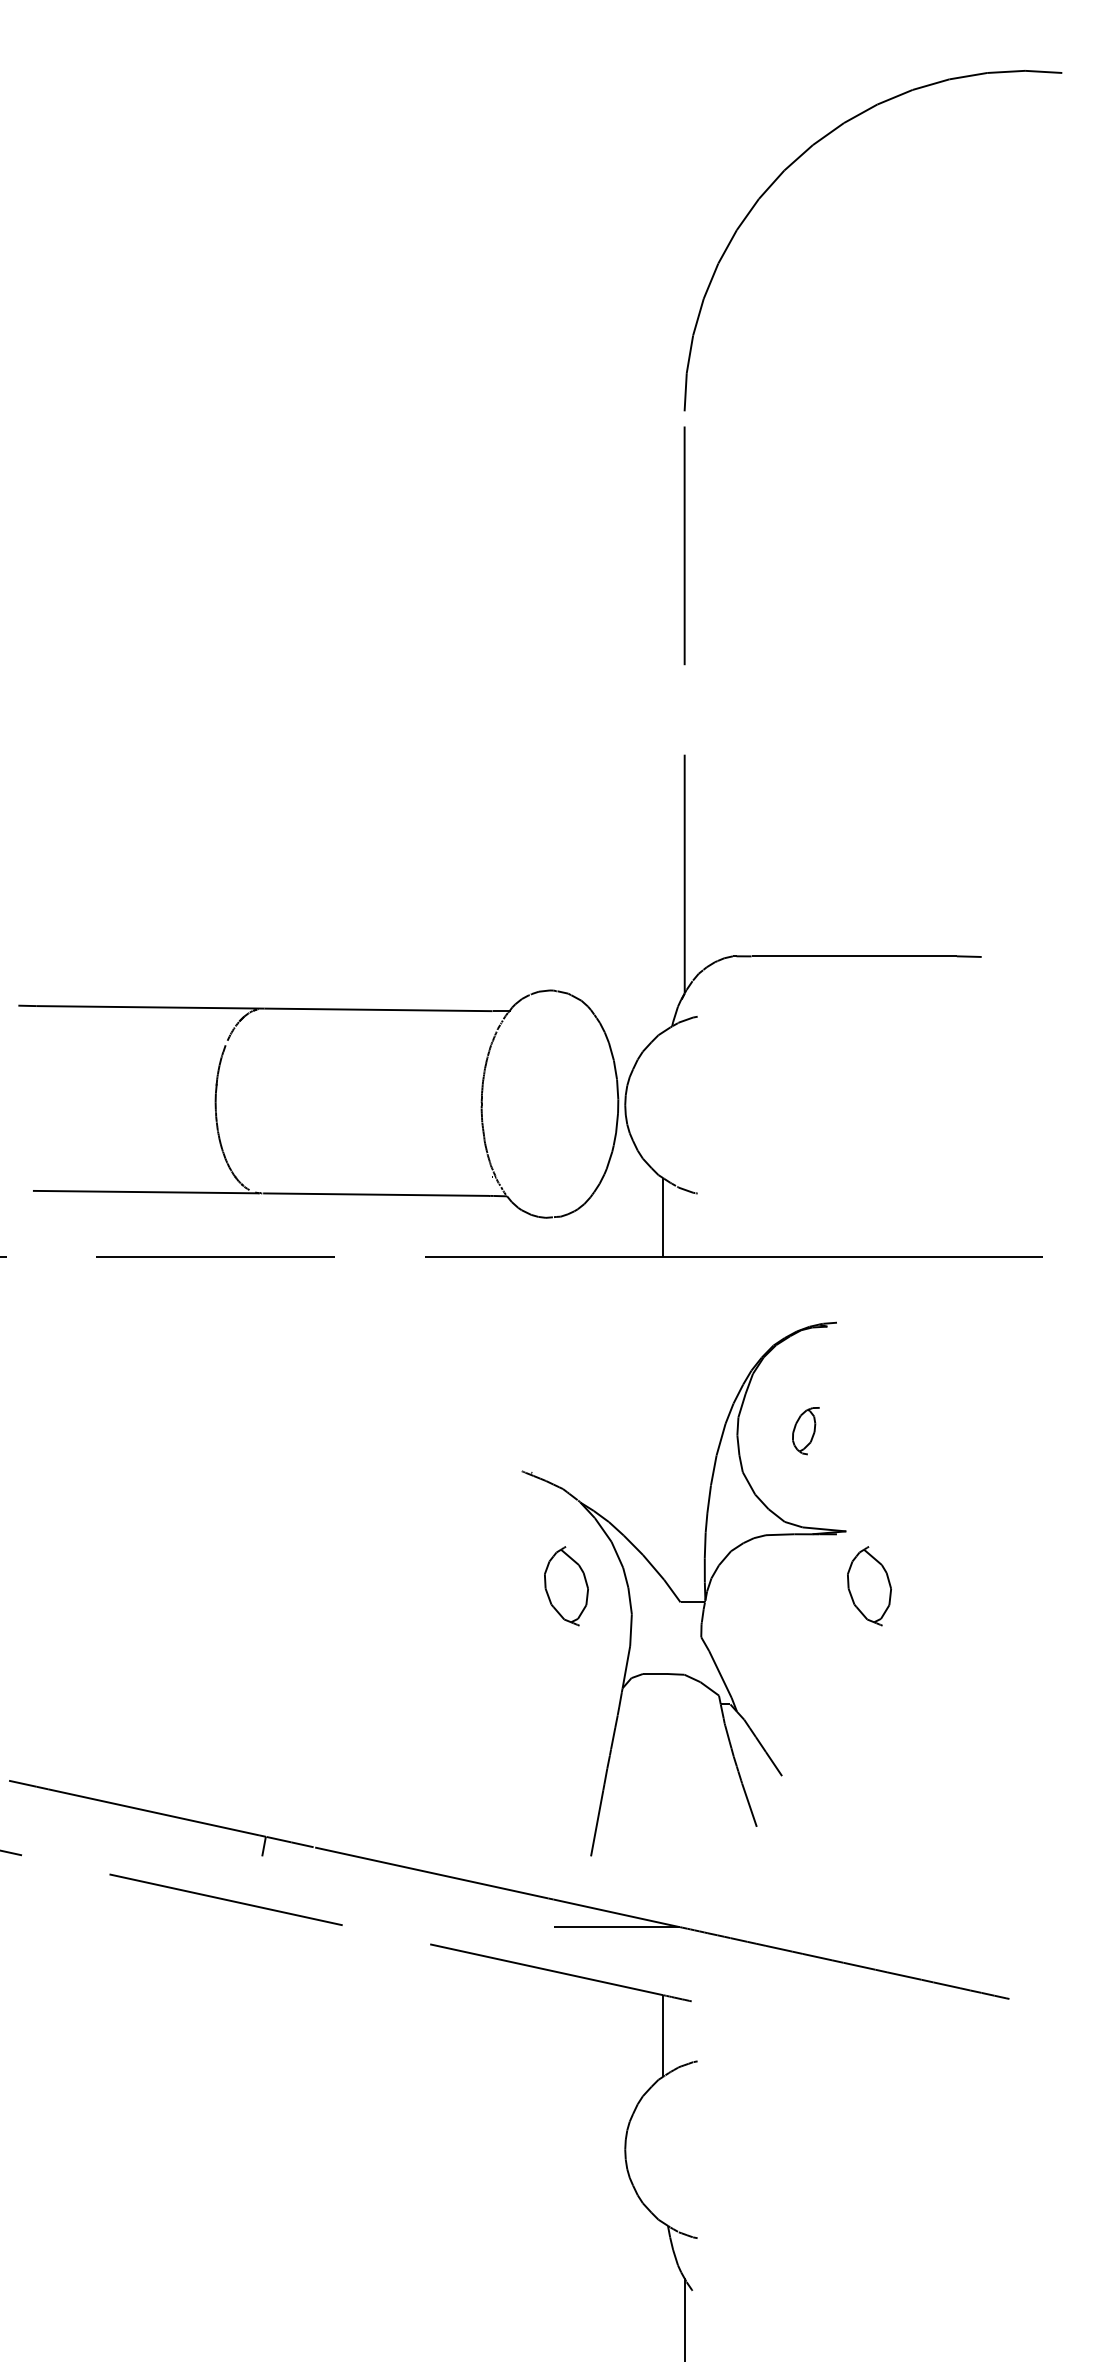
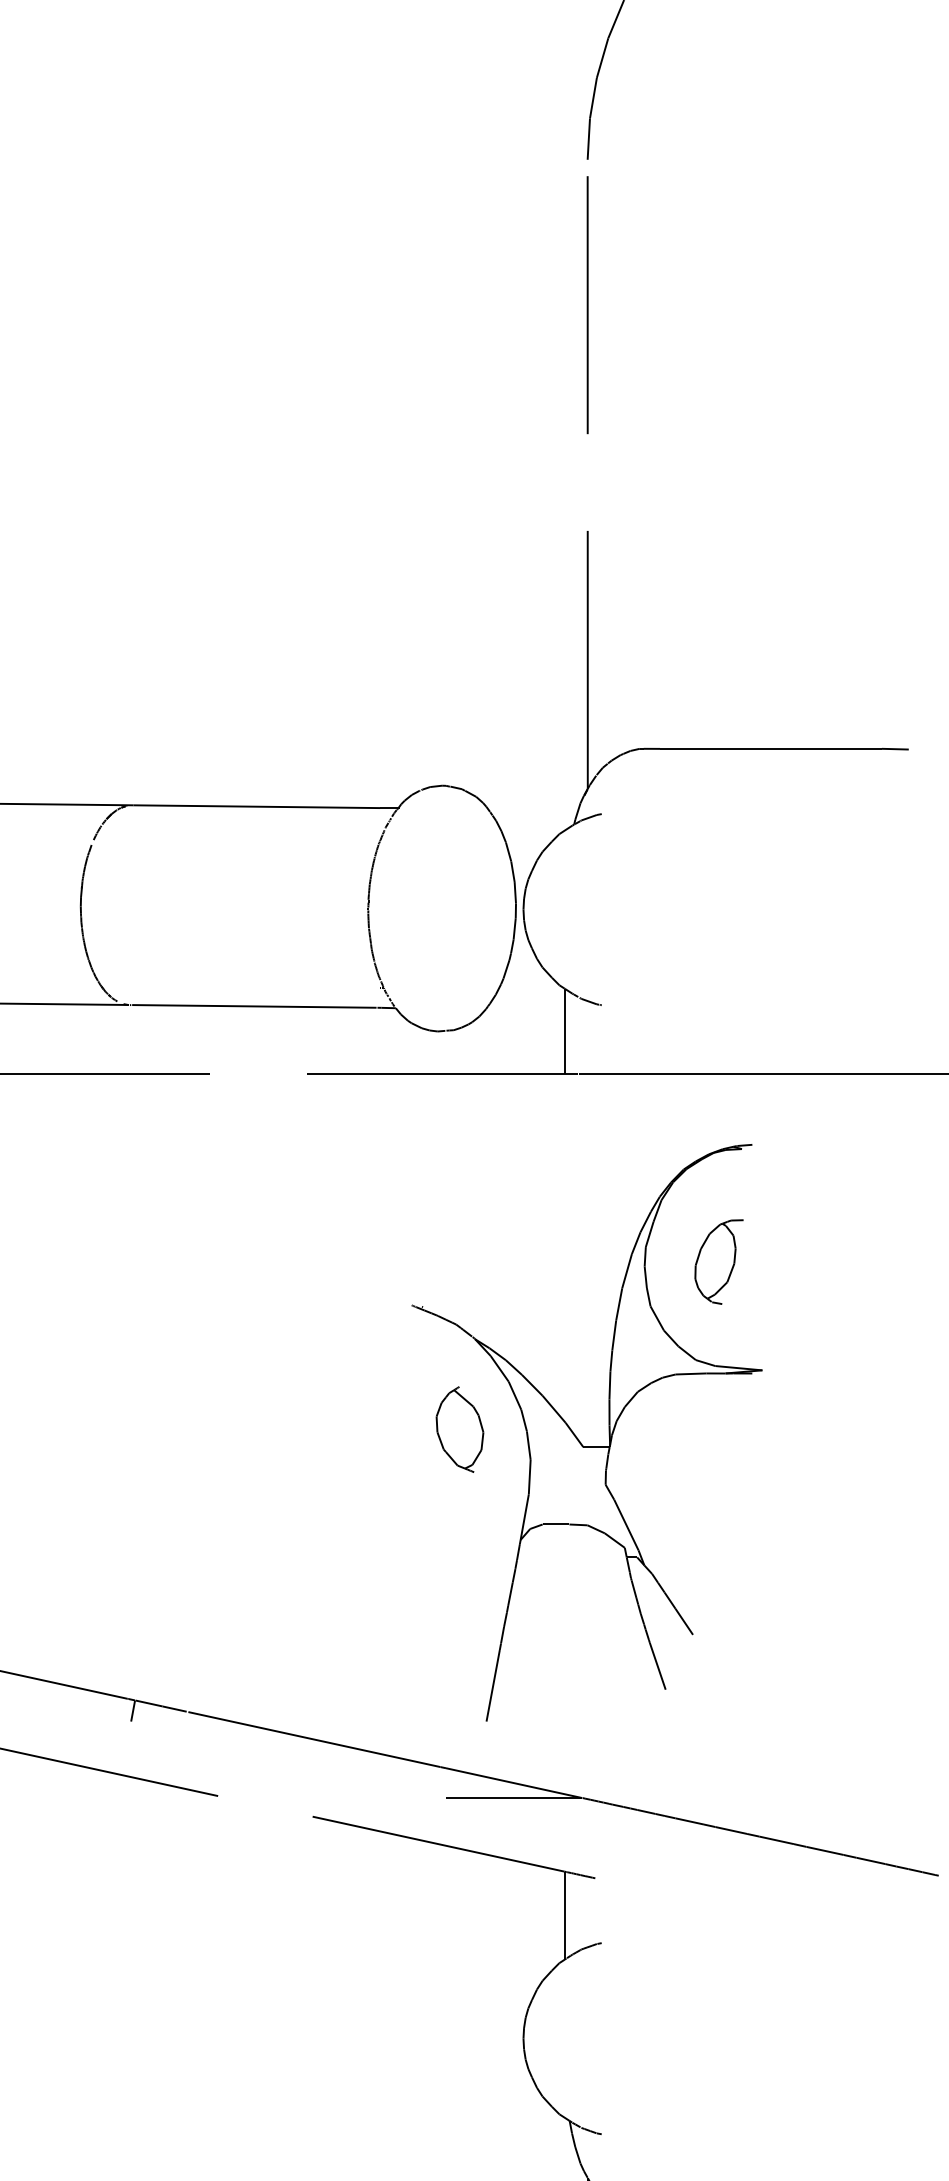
part: (805, 1430) -> (718, 1261), size x1.67
part: (869, 1586) -> (787, 1429), removed

